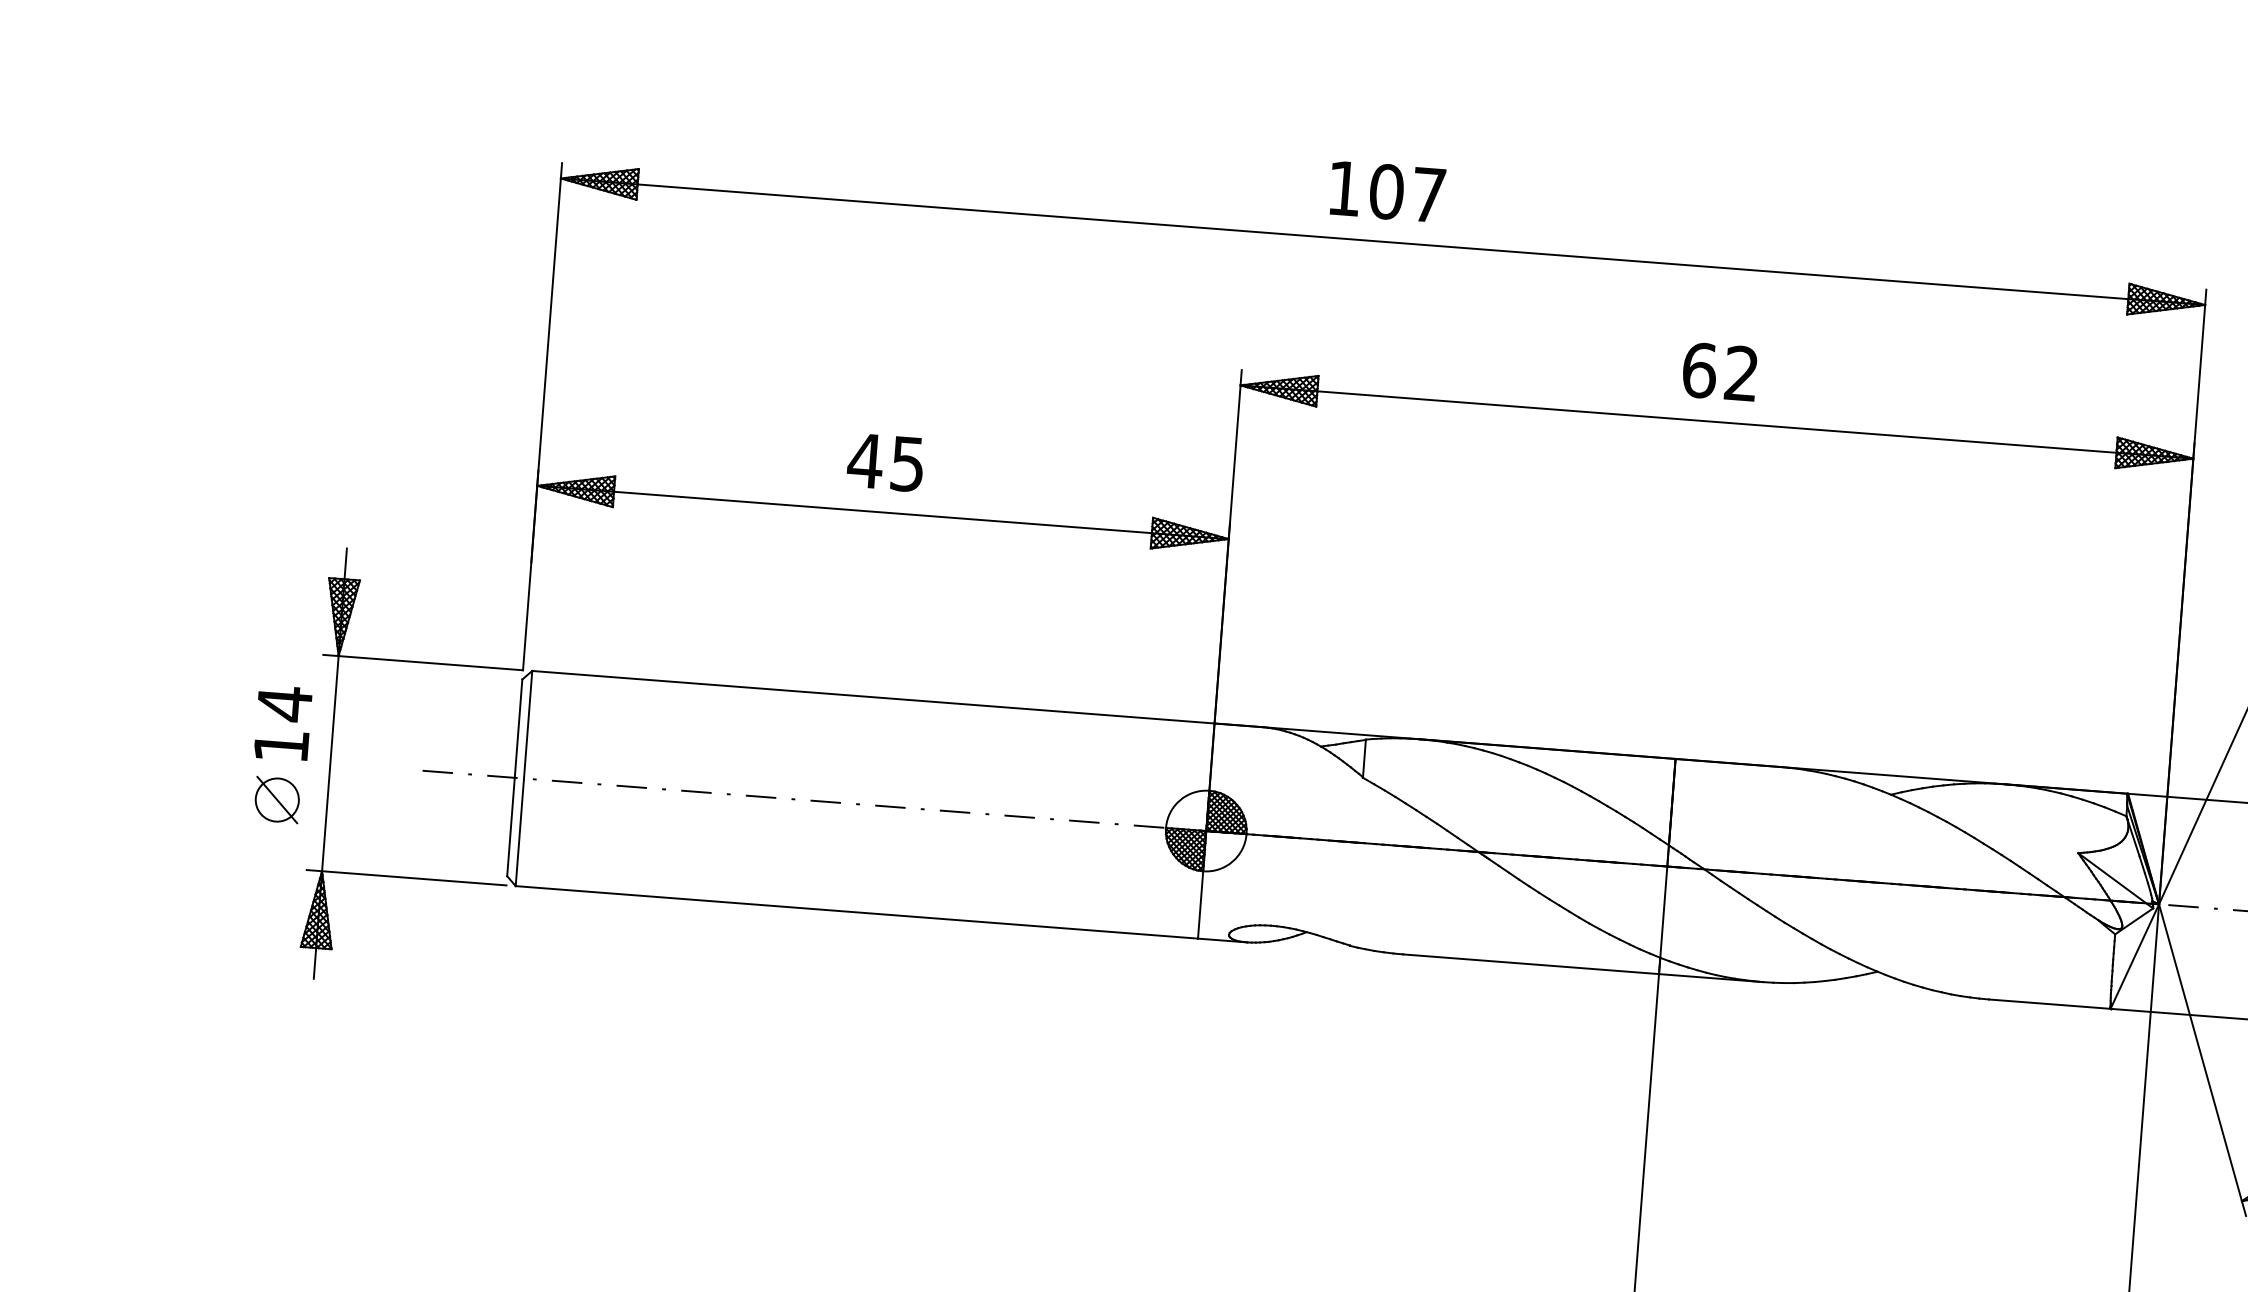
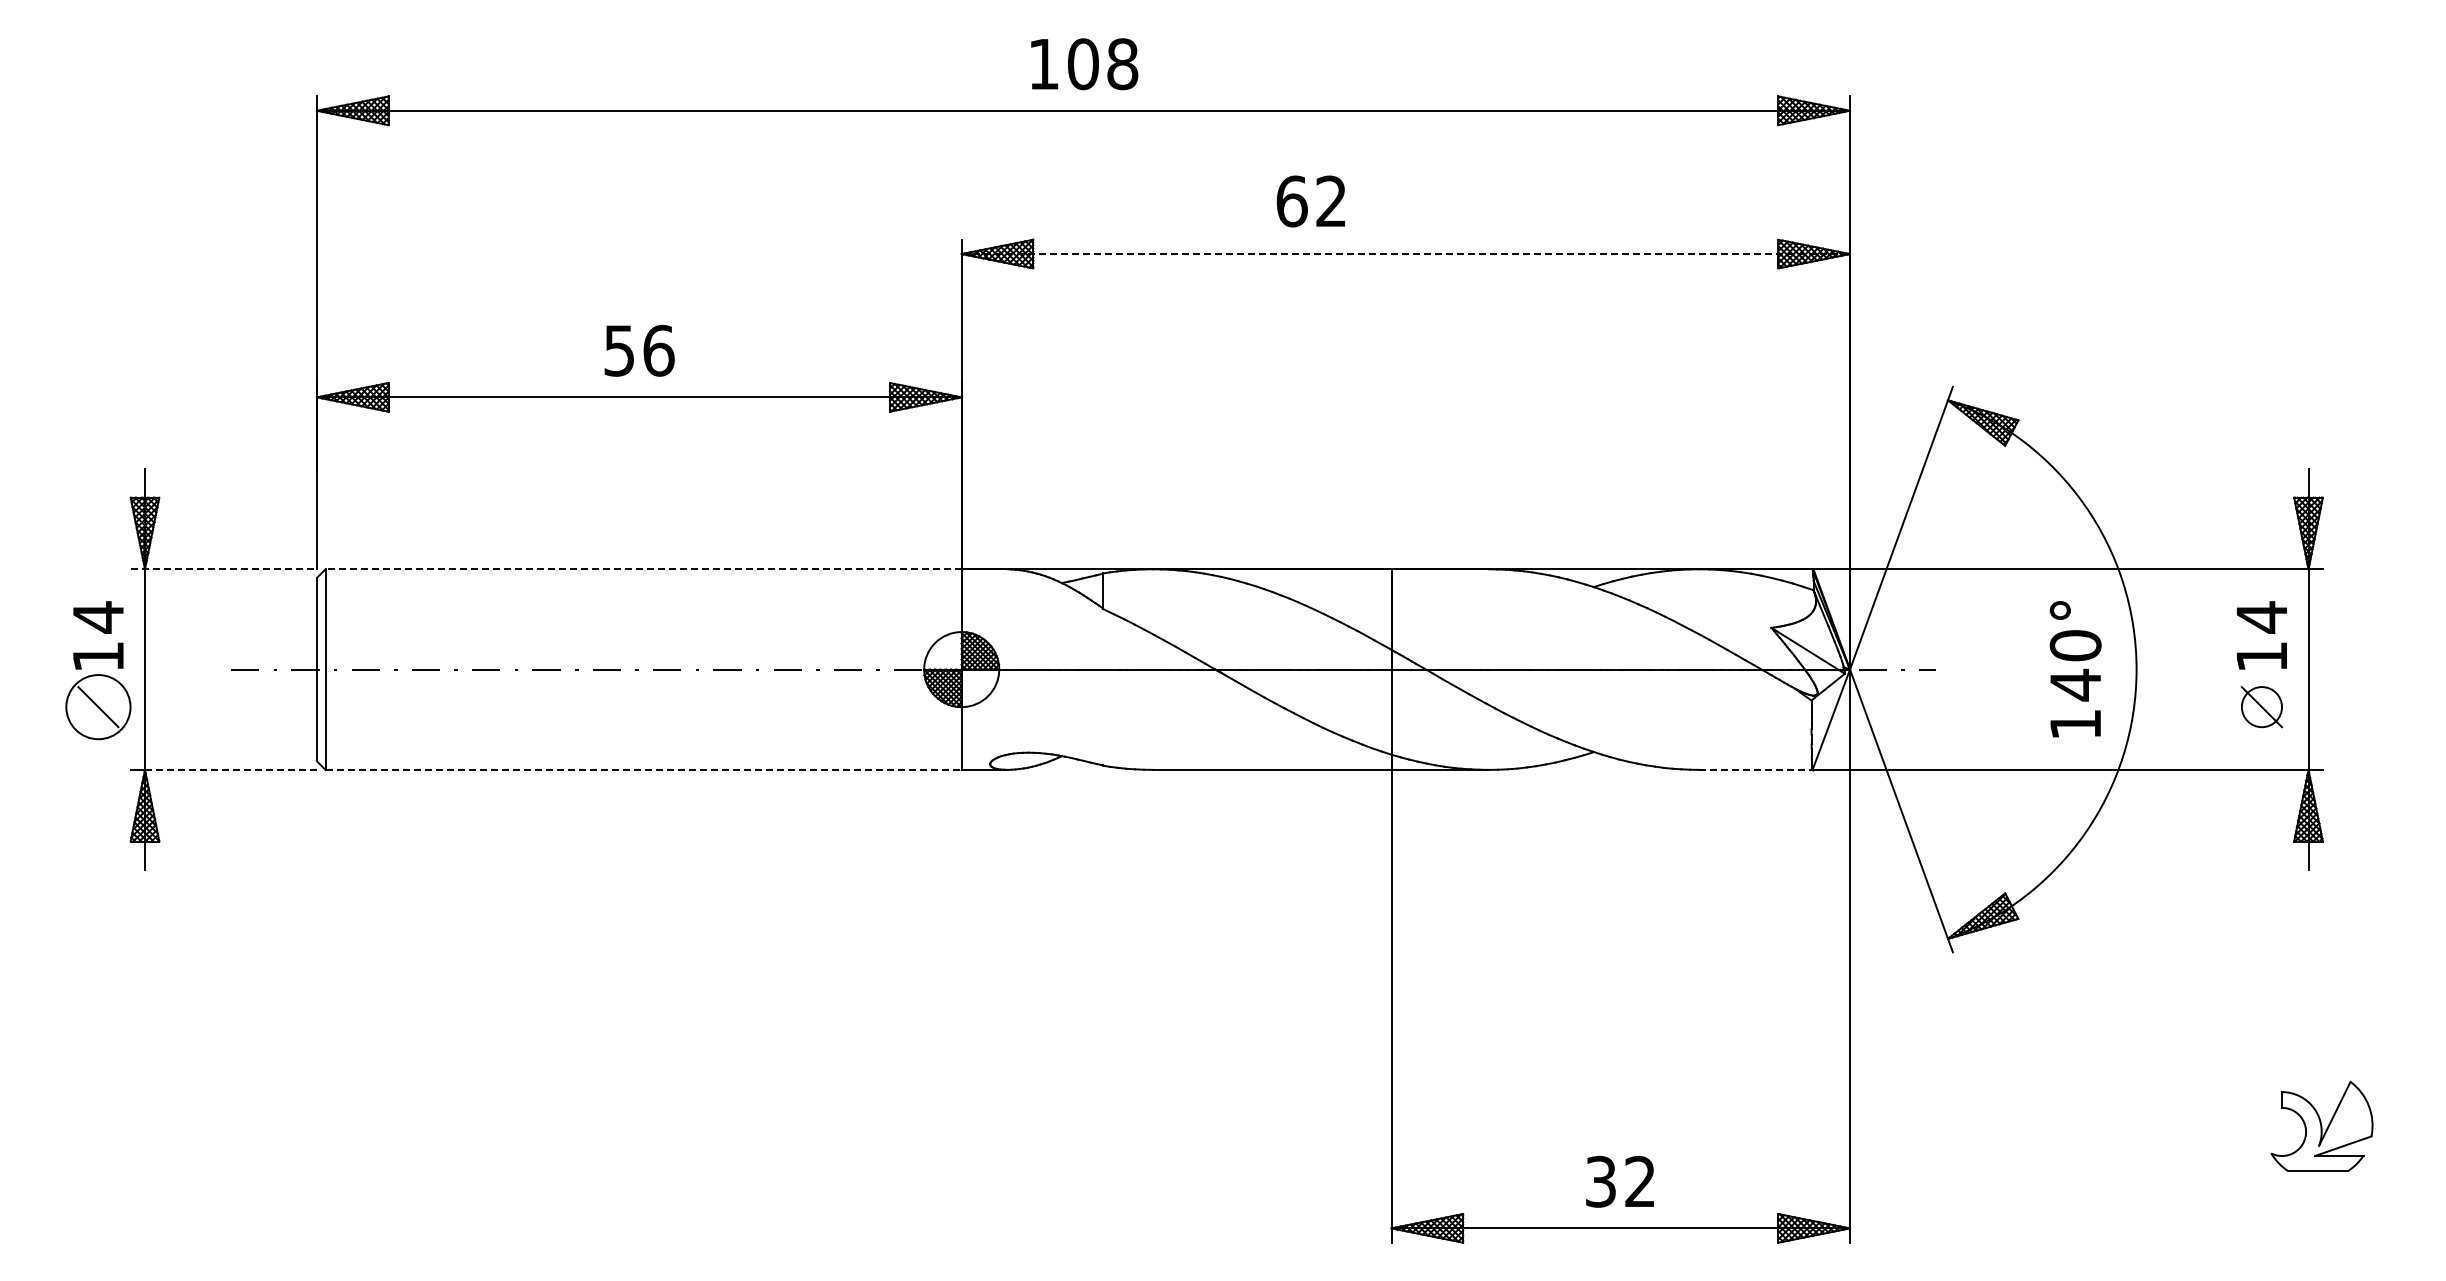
text: (1428, 195) -> (1122, 64), 107 -> 108
text: (1719, 371) -> (1310, 201), moved
line: (1717, 422) -> (1406, 254), solid -> dashed
text: (885, 462) -> (638, 350), 45 -> 56
line: (423, 662) -> (224, 569), solid -> dashed
line: (873, 697) -> (643, 569), solid -> dashed
circle: (277, 800) -> (98, 707), size x1.6
line: (413, 877) -> (230, 769), solid -> dashed
line: (857, 912) -> (644, 769), solid -> dashed
line: (2049, 1003) -> (1755, 769), solid -> dashed

